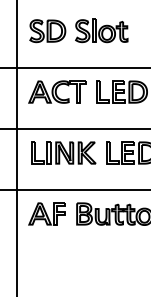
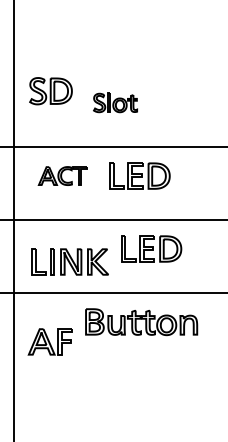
part: (101, 30) -> (115, 102), size x0.7
part: (47, 31) -> (50, 91), moved
part: (57, 91) -> (62, 175), size x0.7
part: (63, 152) -> (69, 261), moved
part: (46, 213) -> (49, 341), moved

